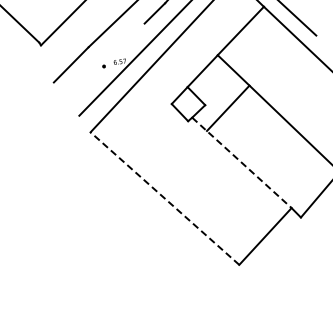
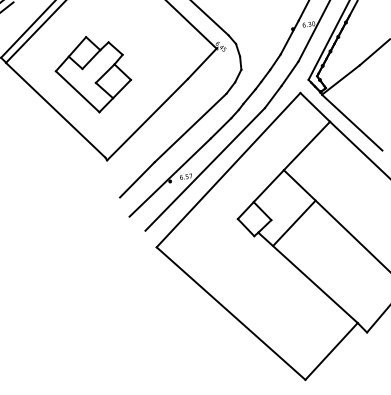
line: (103, 62) -> (169, 177), added
line: (242, 163) -> (308, 278), dashed -> solid
line: (165, 198) -> (231, 313), dashed -> solid

